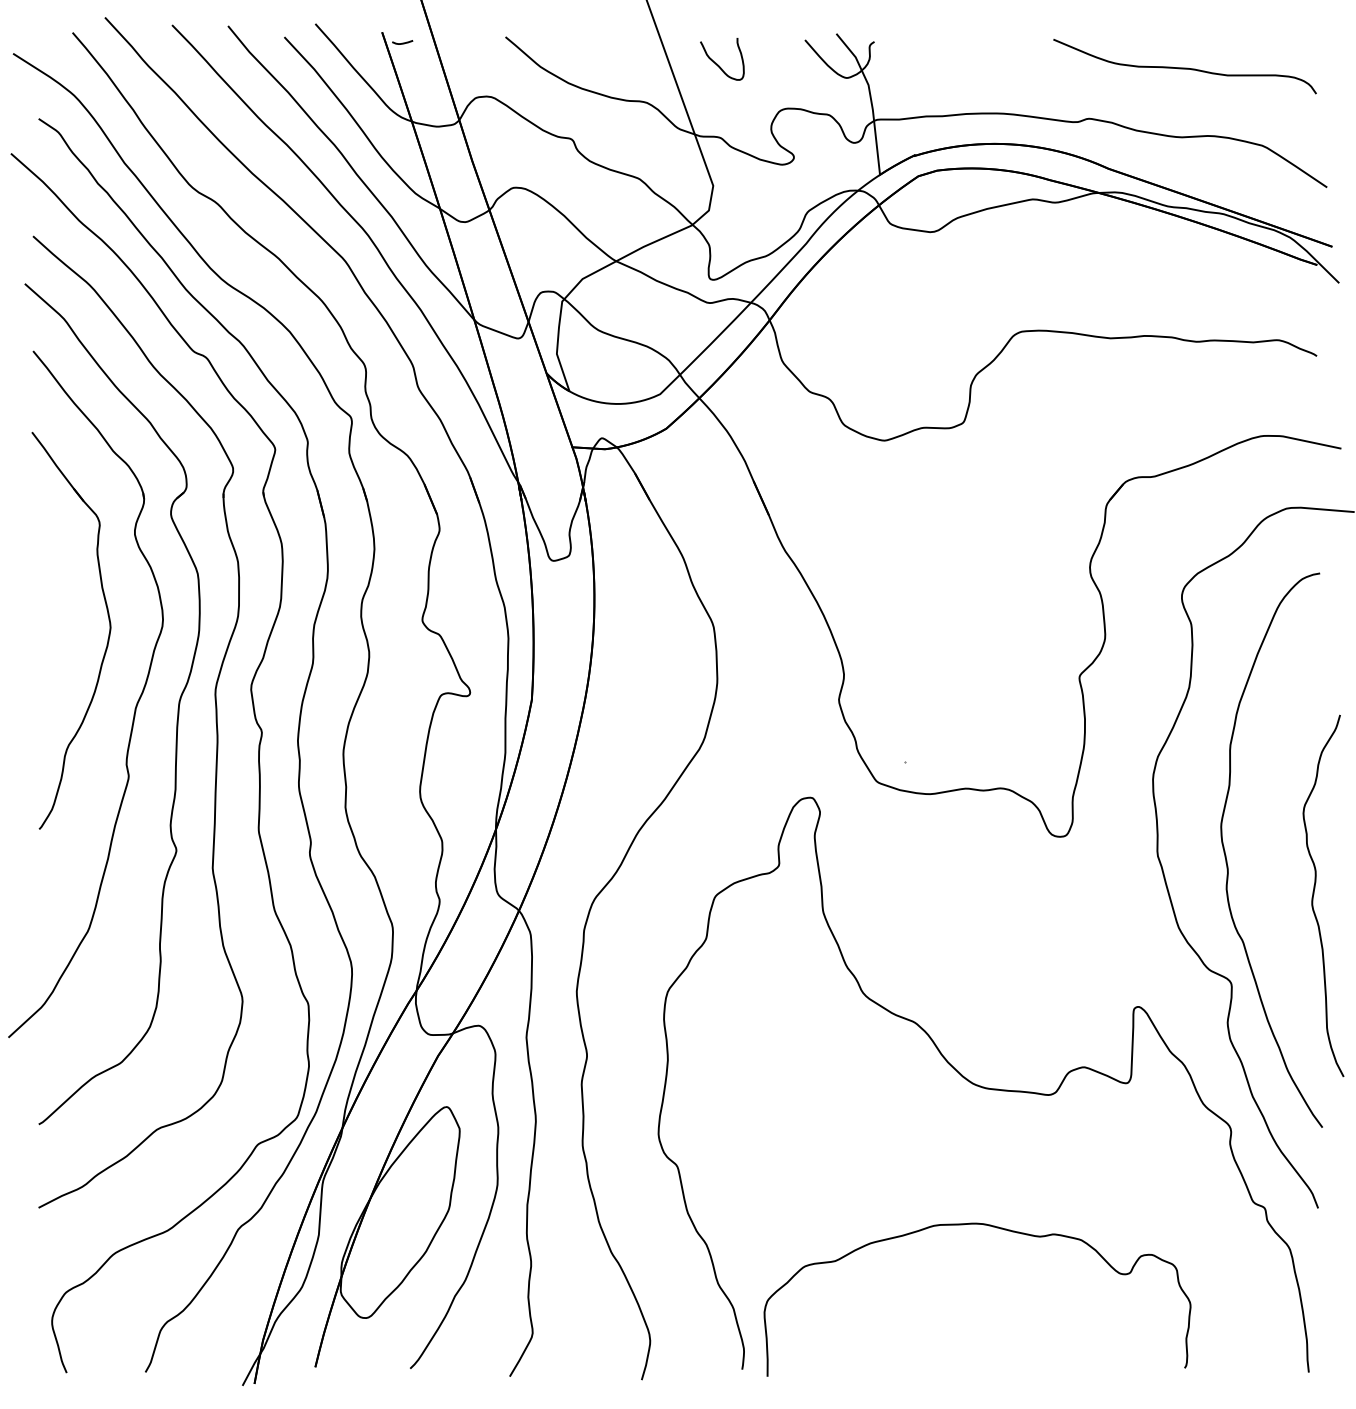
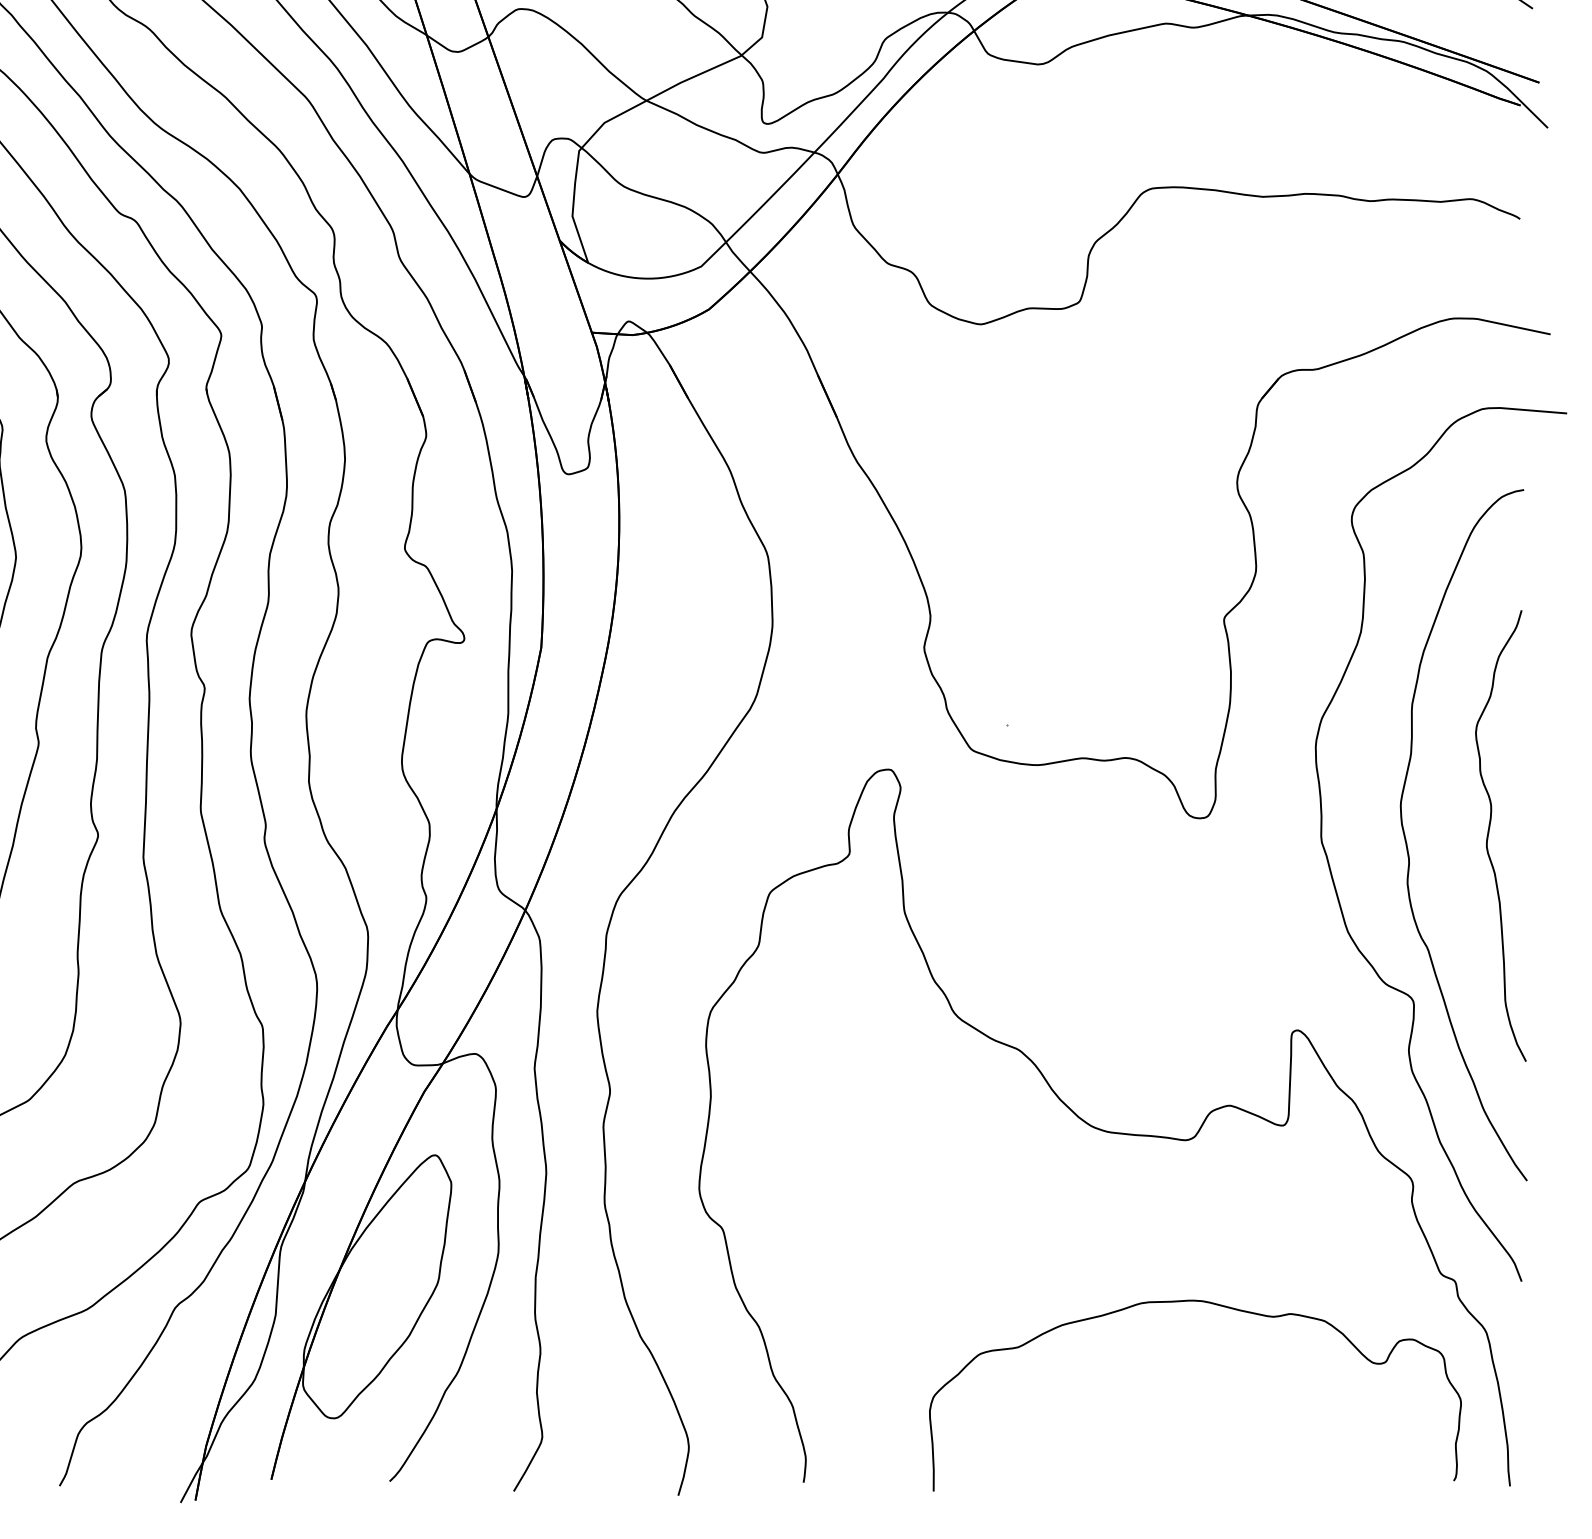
curve: (1314, 894) -> (1489, 834), moved
curve: (996, 1228) -> (1219, 1306), moved

